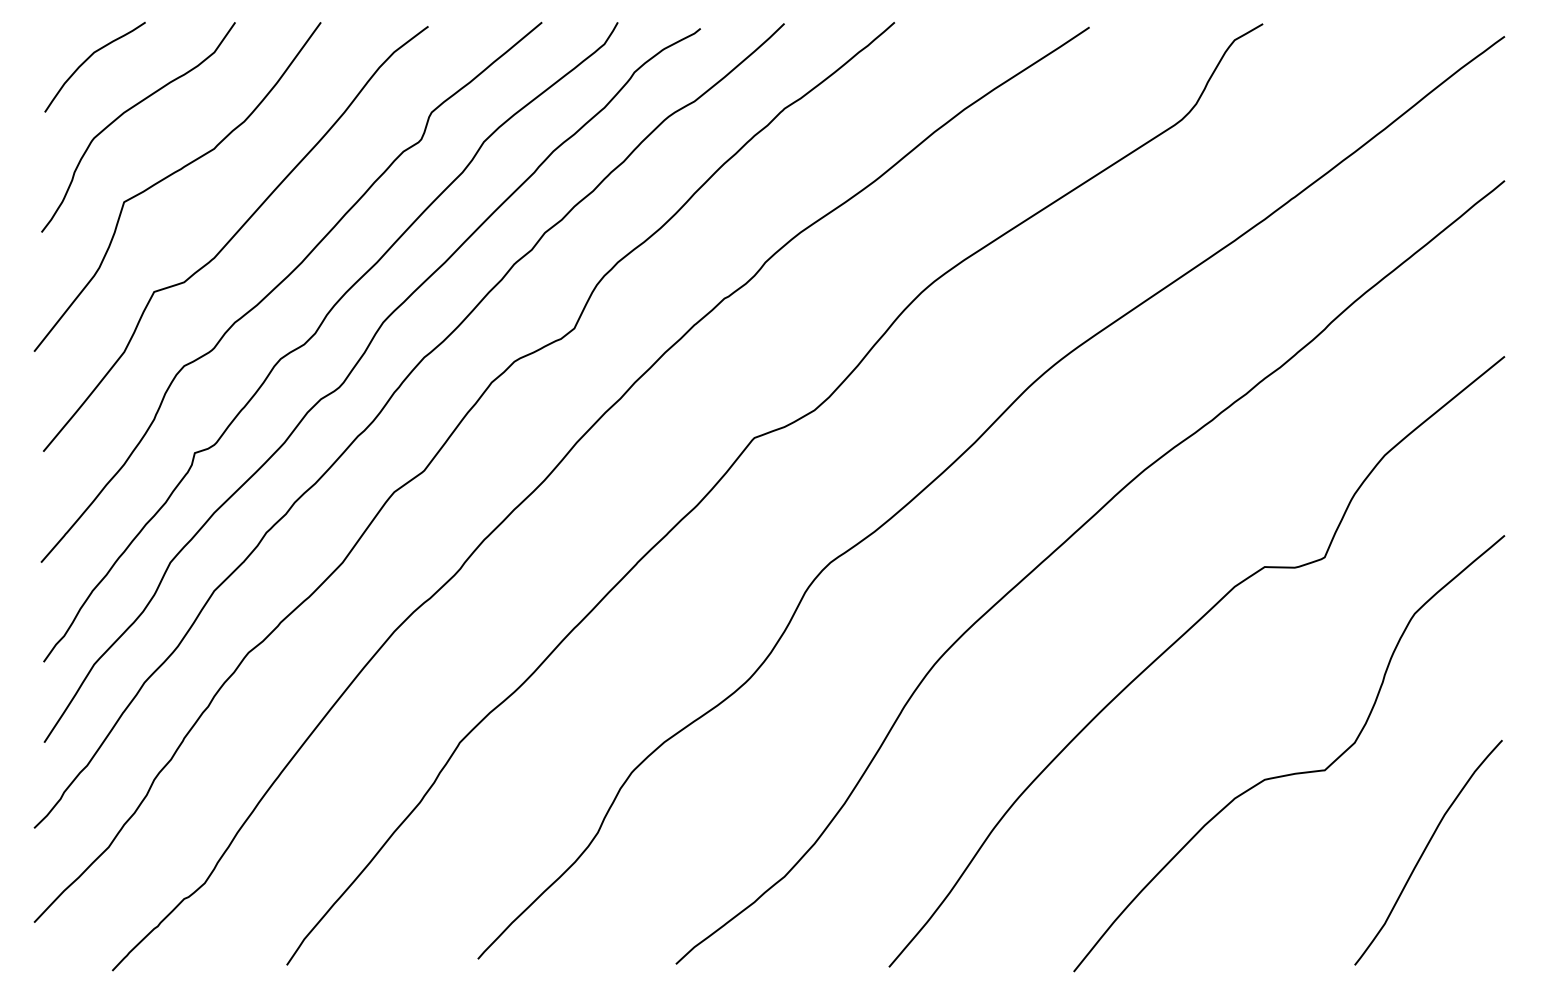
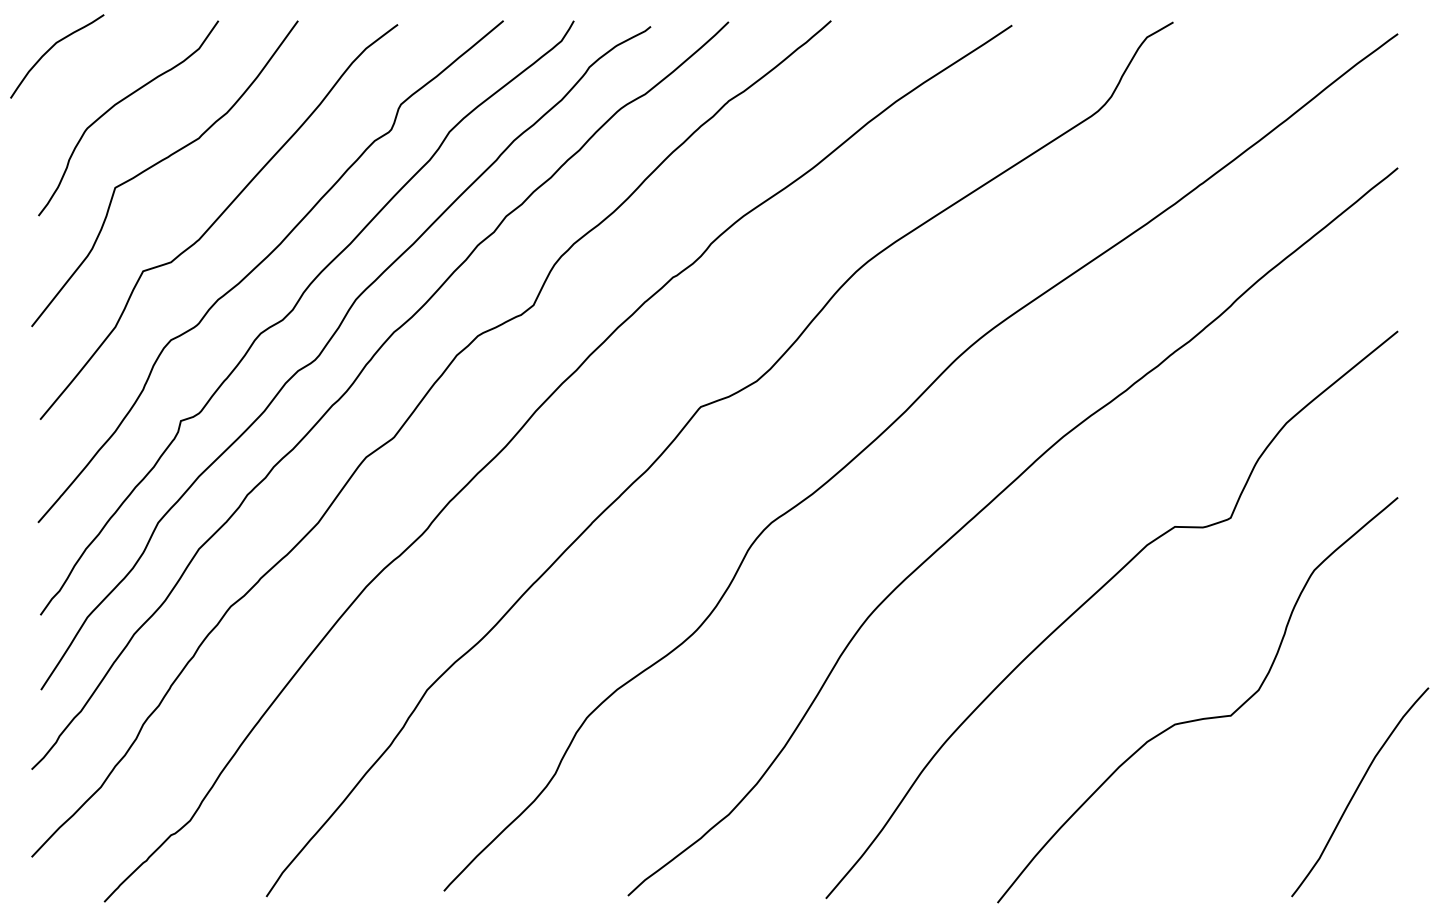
curve: (91, 57) -> (53, 47), moved
curve: (1425, 850) -> (1357, 790), moved

